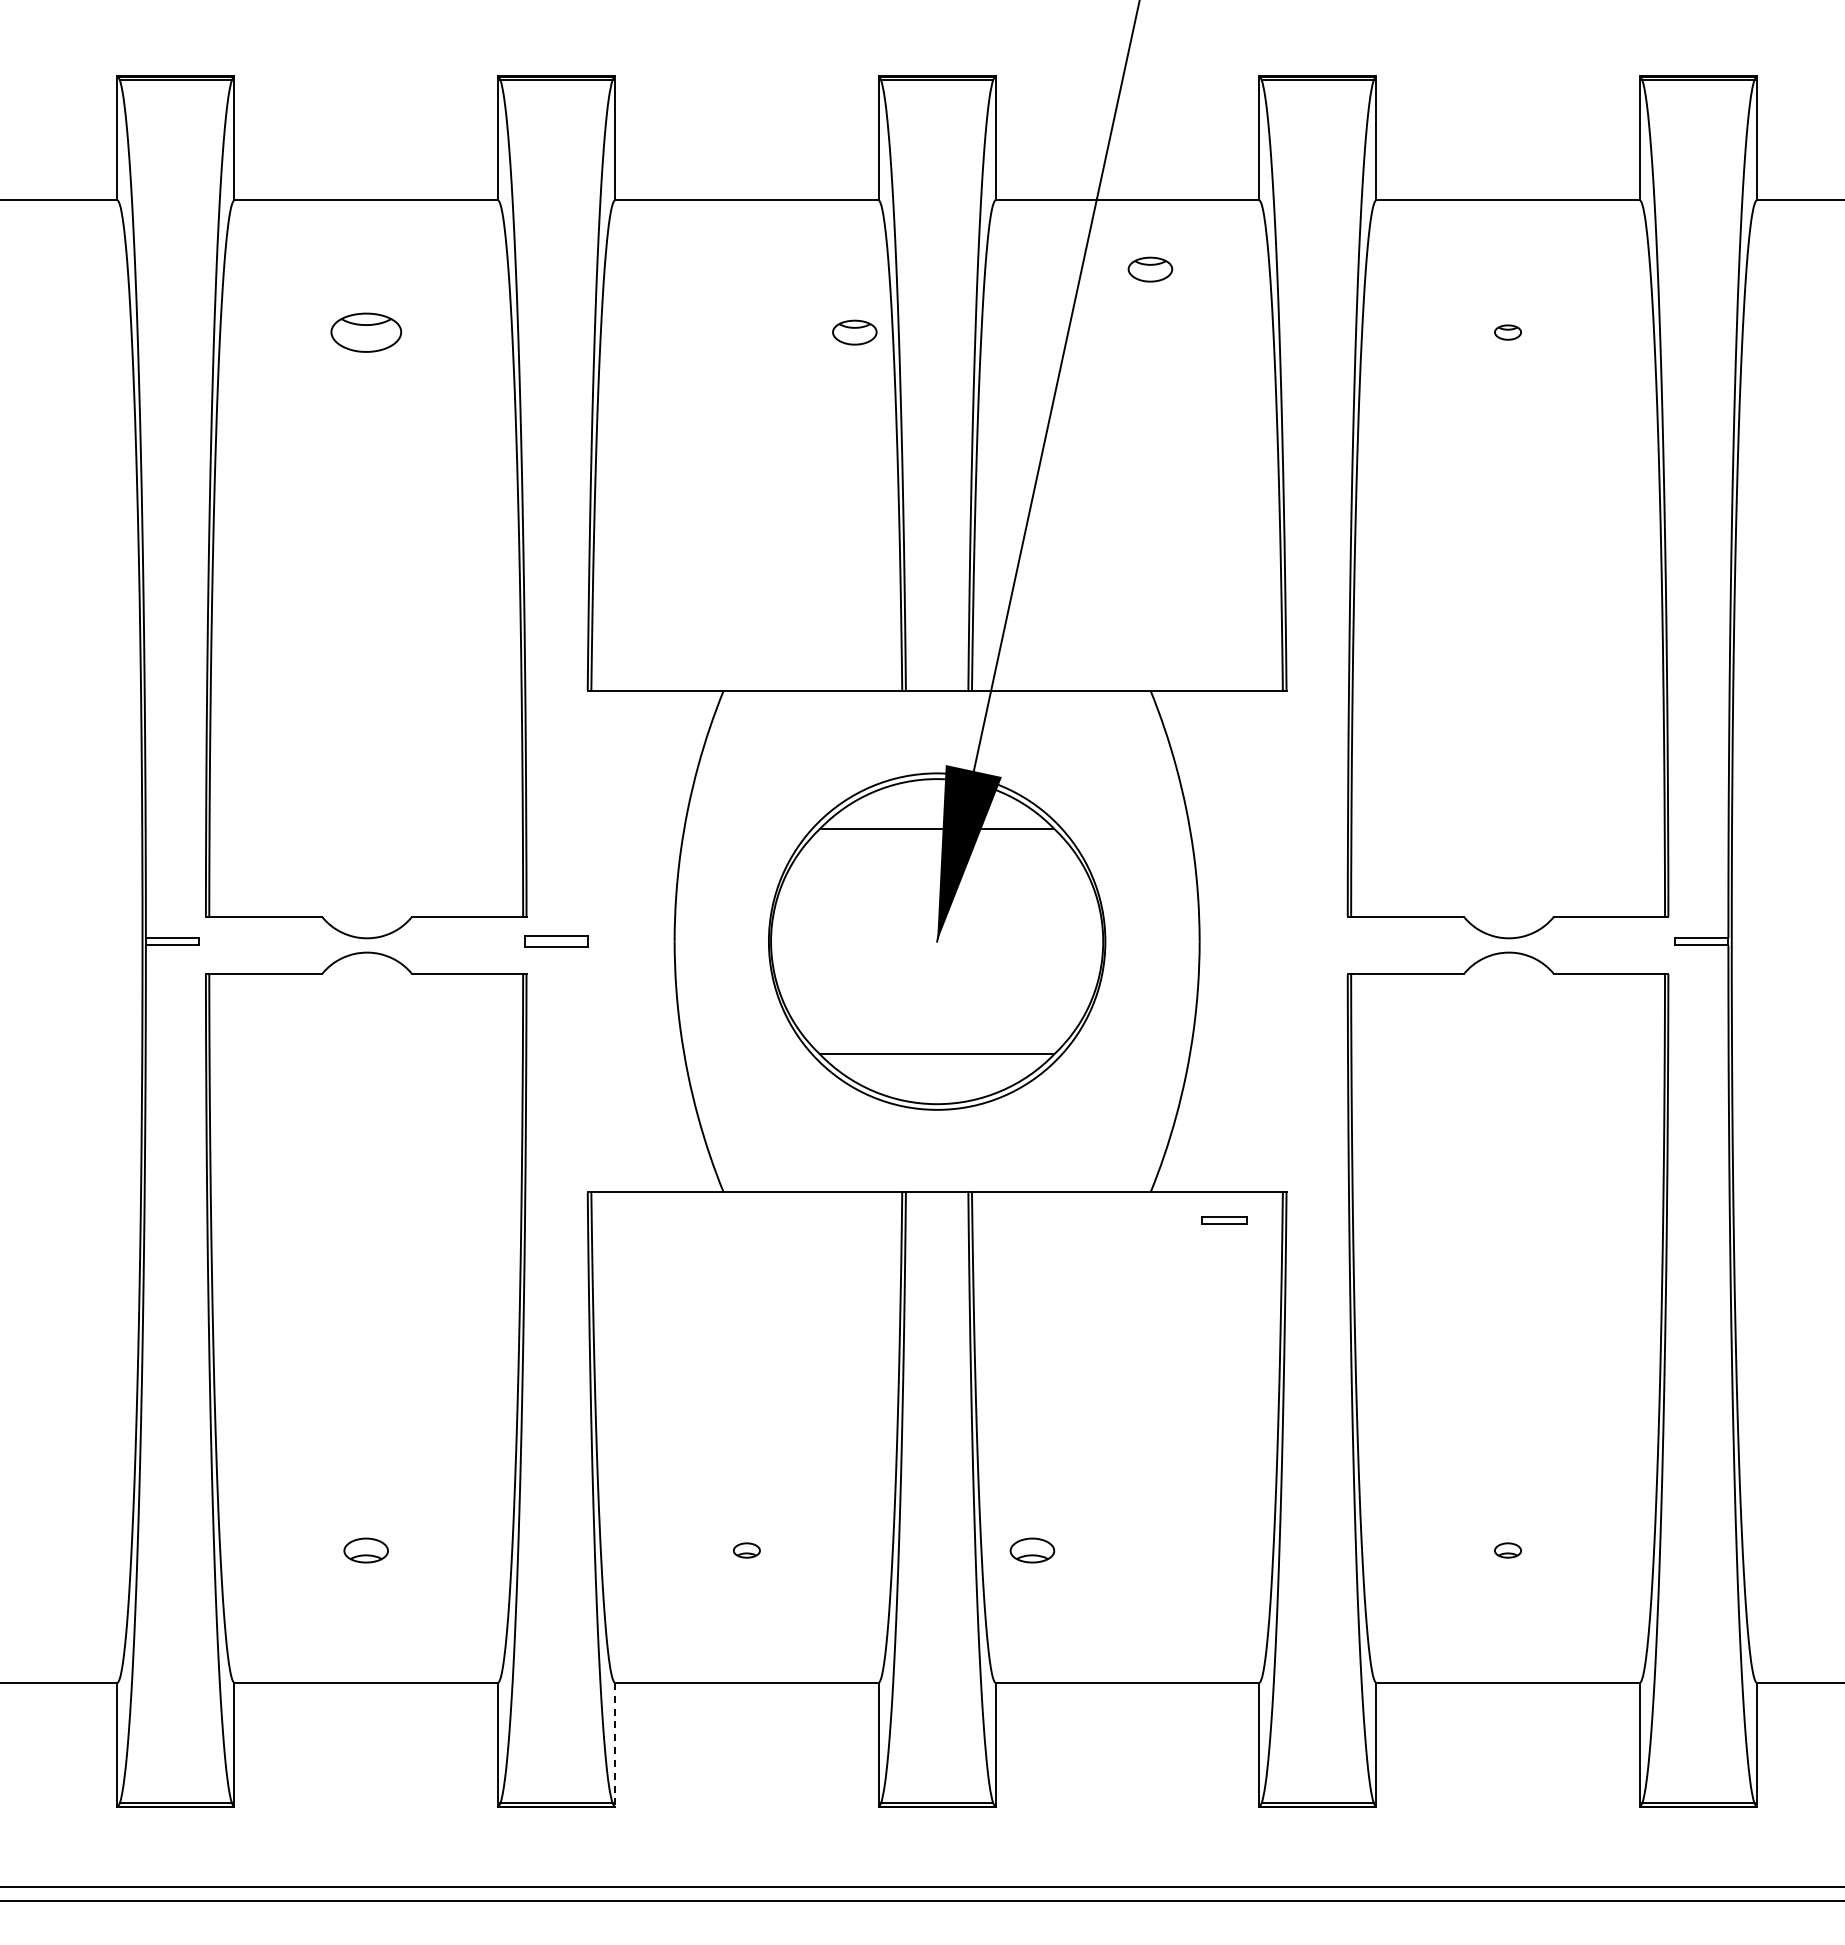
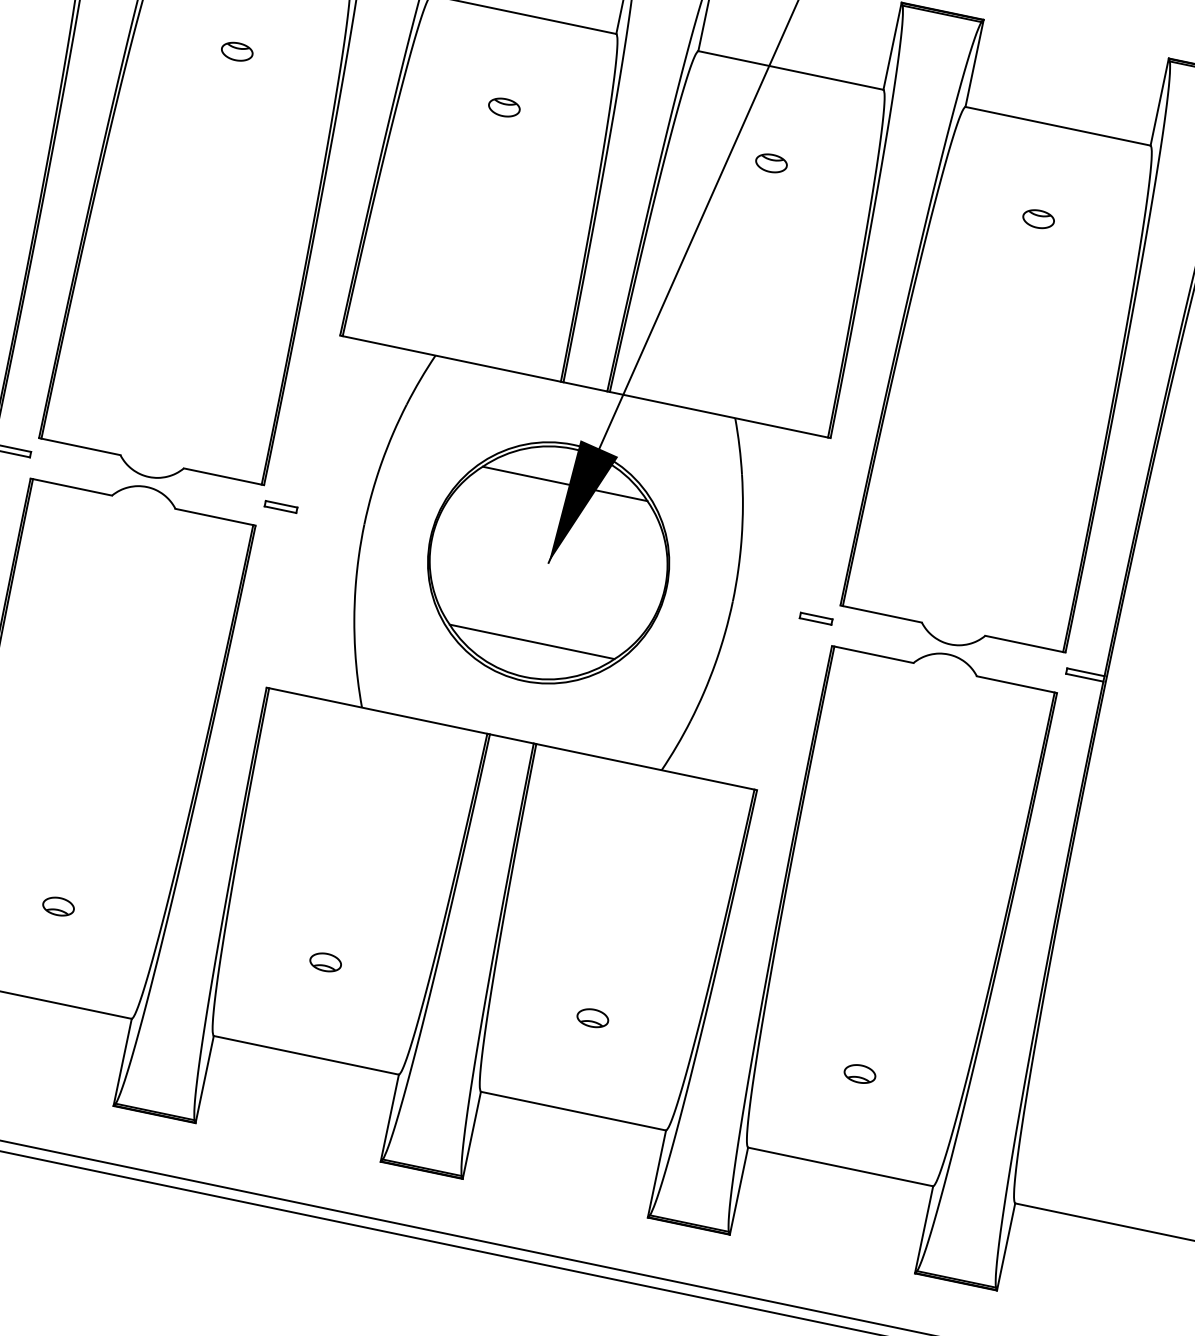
part: (1150, 269) -> (771, 163), moved
part: (365, 332) -> (236, 51), size x0.62
part: (854, 332) -> (504, 107), moved
part: (1507, 332) -> (1038, 219), size x1.67
part: (555, 941) -> (280, 506), size x0.71
part: (1224, 1220) -> (816, 618), moved
part: (746, 1550) -> (325, 962), size x1.67
part: (1032, 1550) -> (592, 1018), moved
part: (1507, 1550) -> (859, 1073), size x1.67
line: (614, 1745) -> (204, 1079), dashed -> solid

